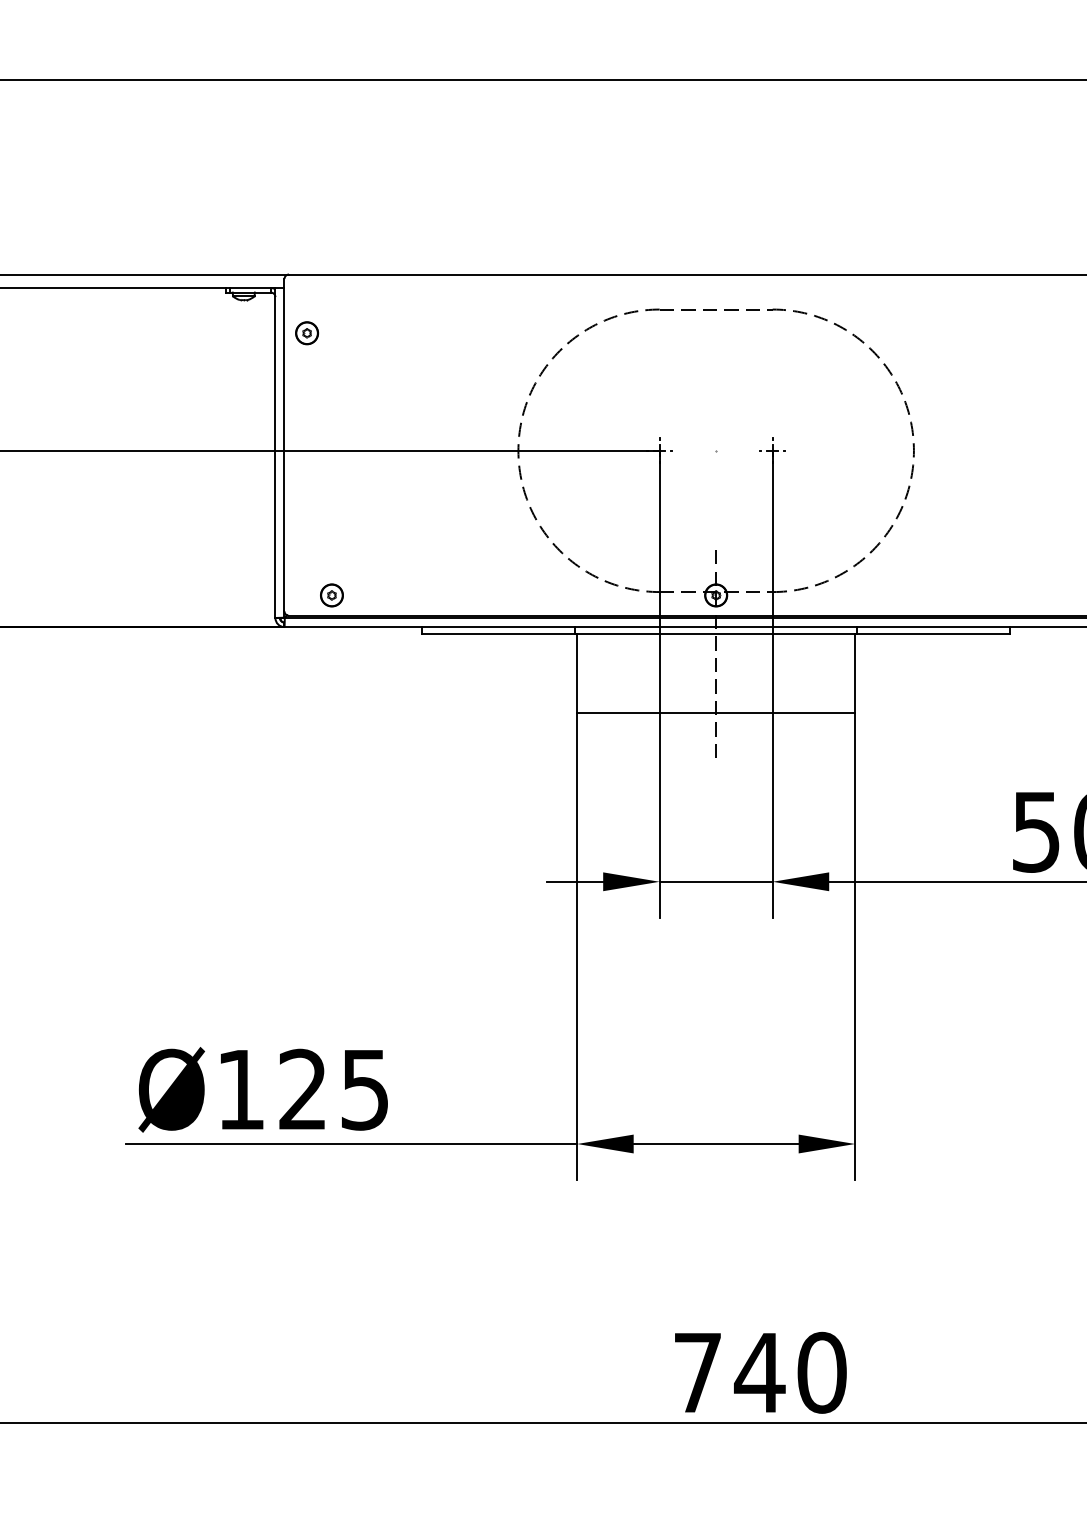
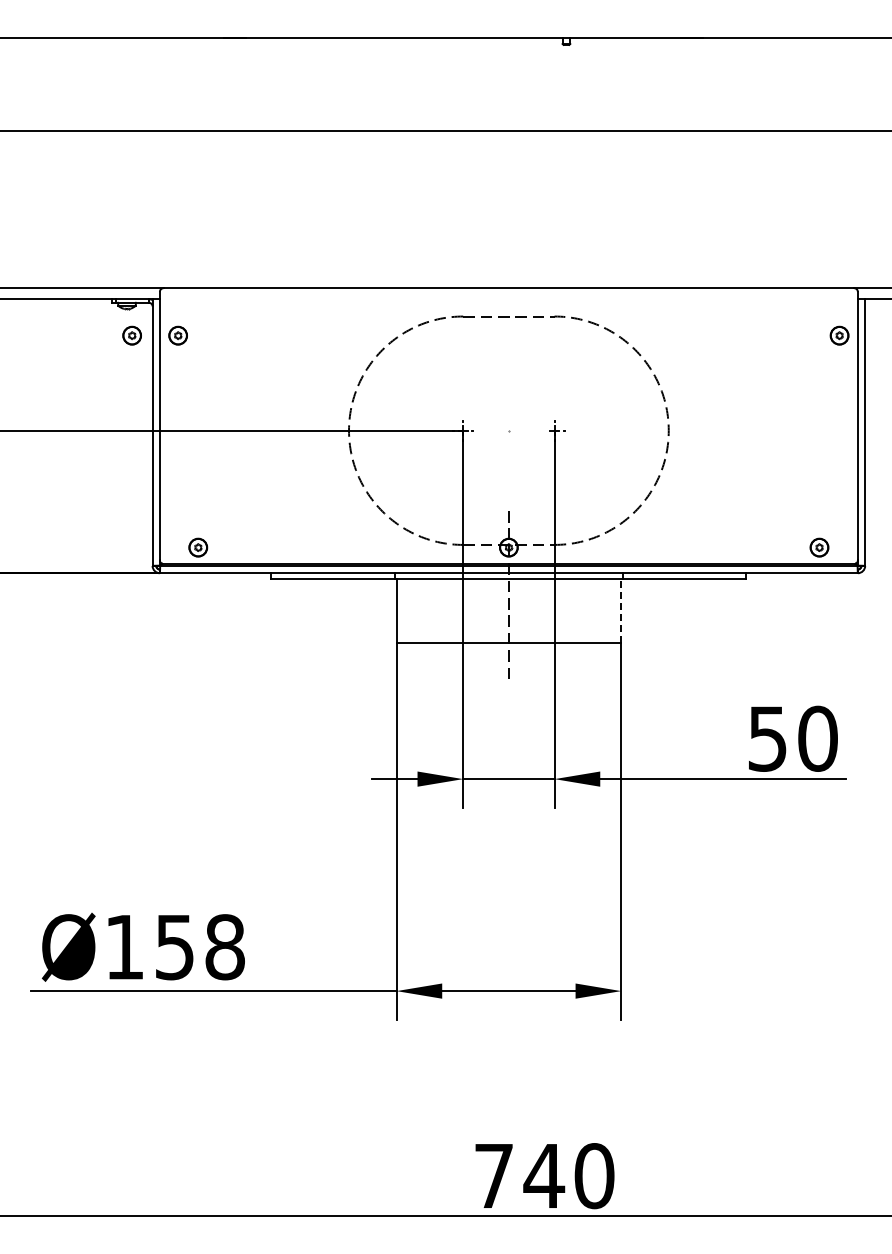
part: (249, 333) -> (131, 335), added
line: (855, 673) -> (621, 610), solid -> dashed
text: (333, 1090) -> (199, 947), Ø125 -> Ø158

